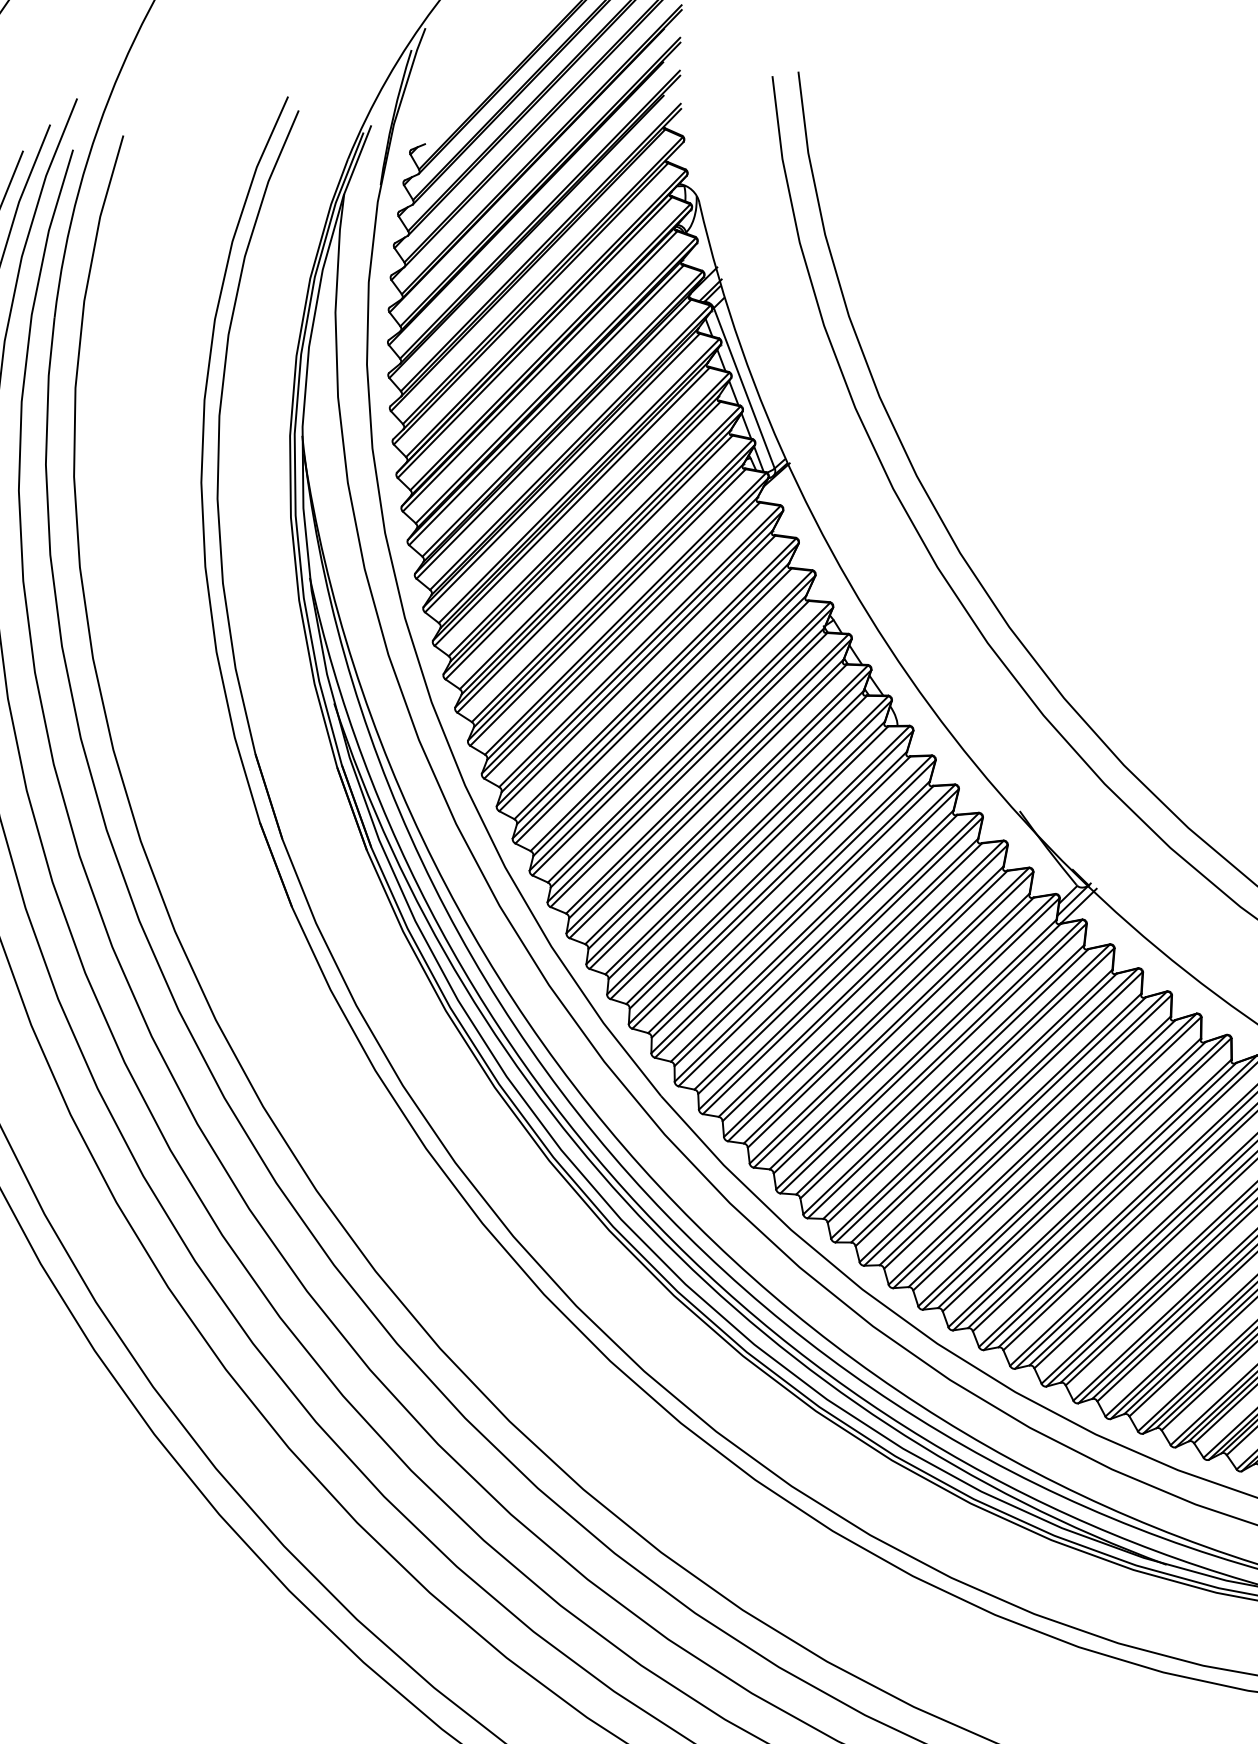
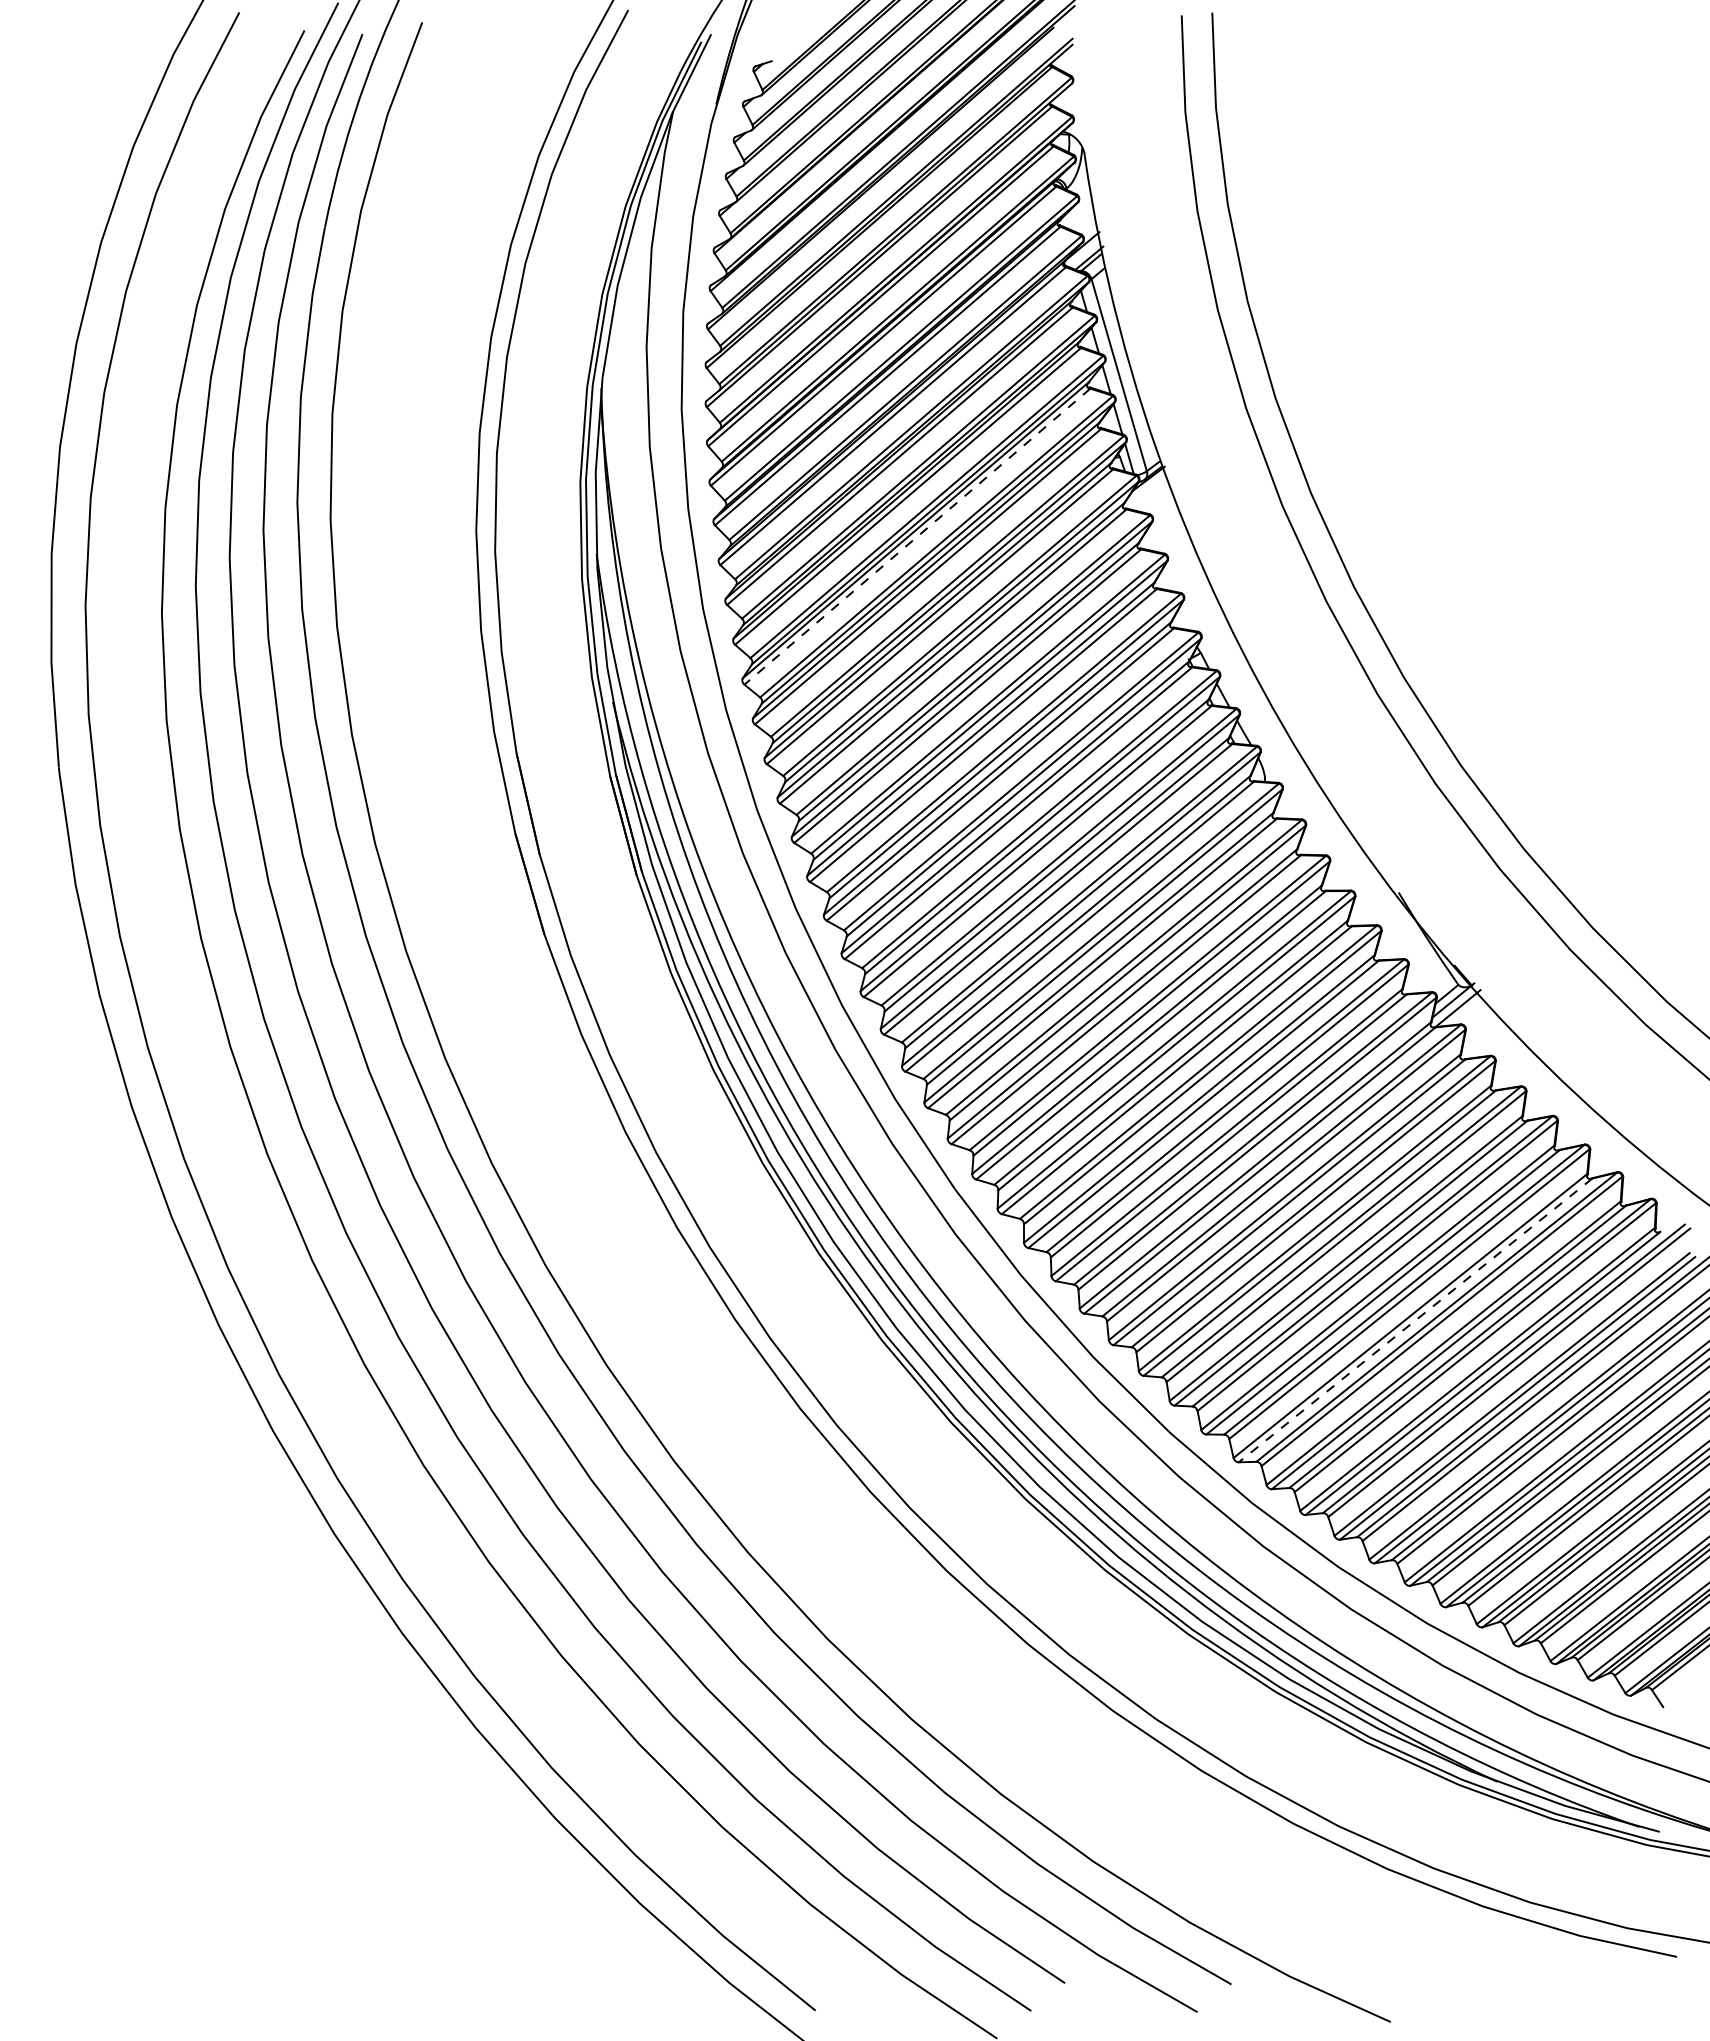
line: (583, 540) -> (917, 536), solid -> dashed
line: (1064, 1175) -> (1415, 1320), solid -> dashed

